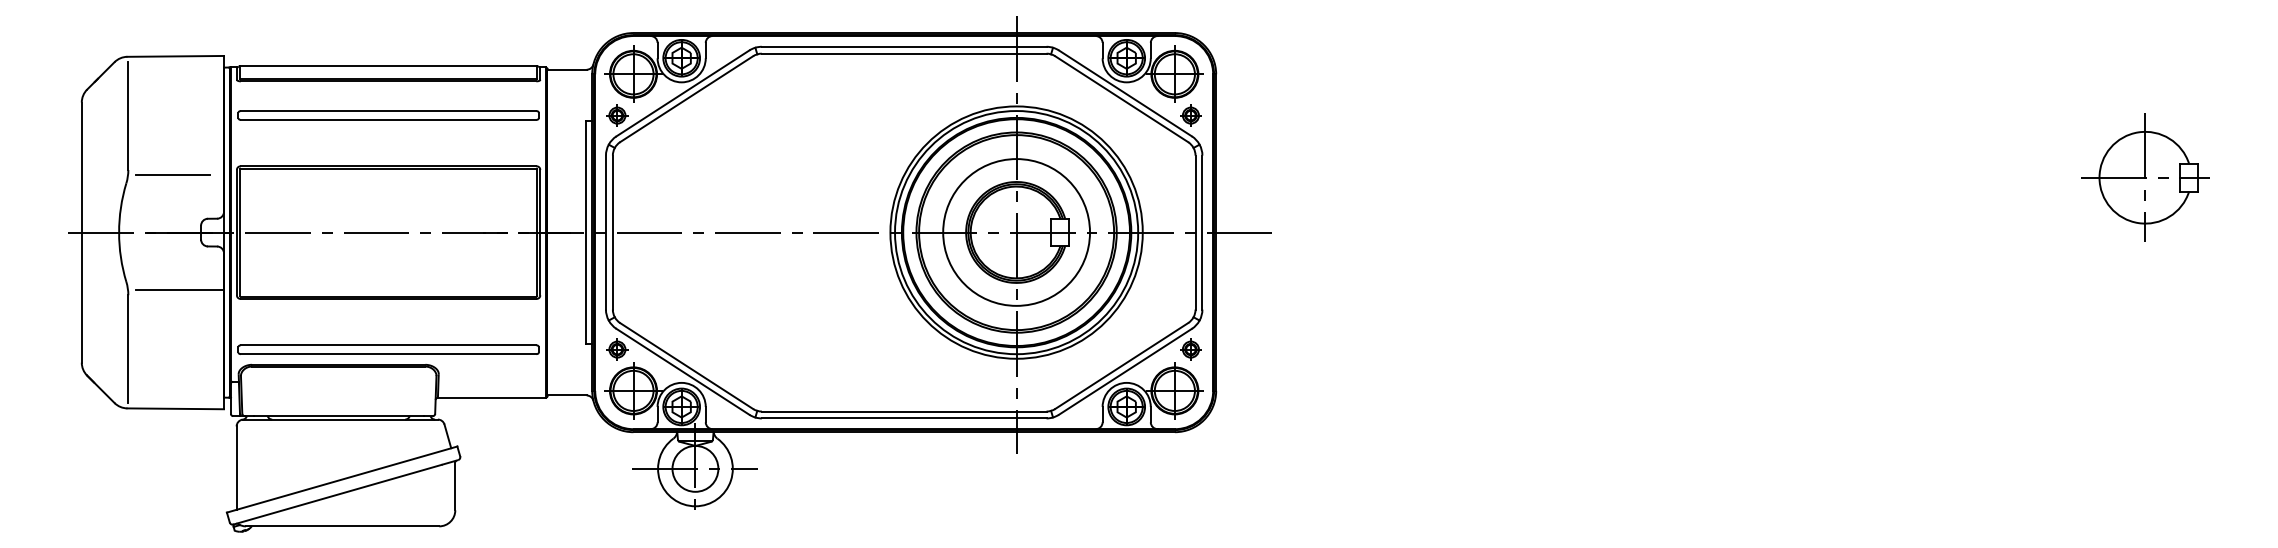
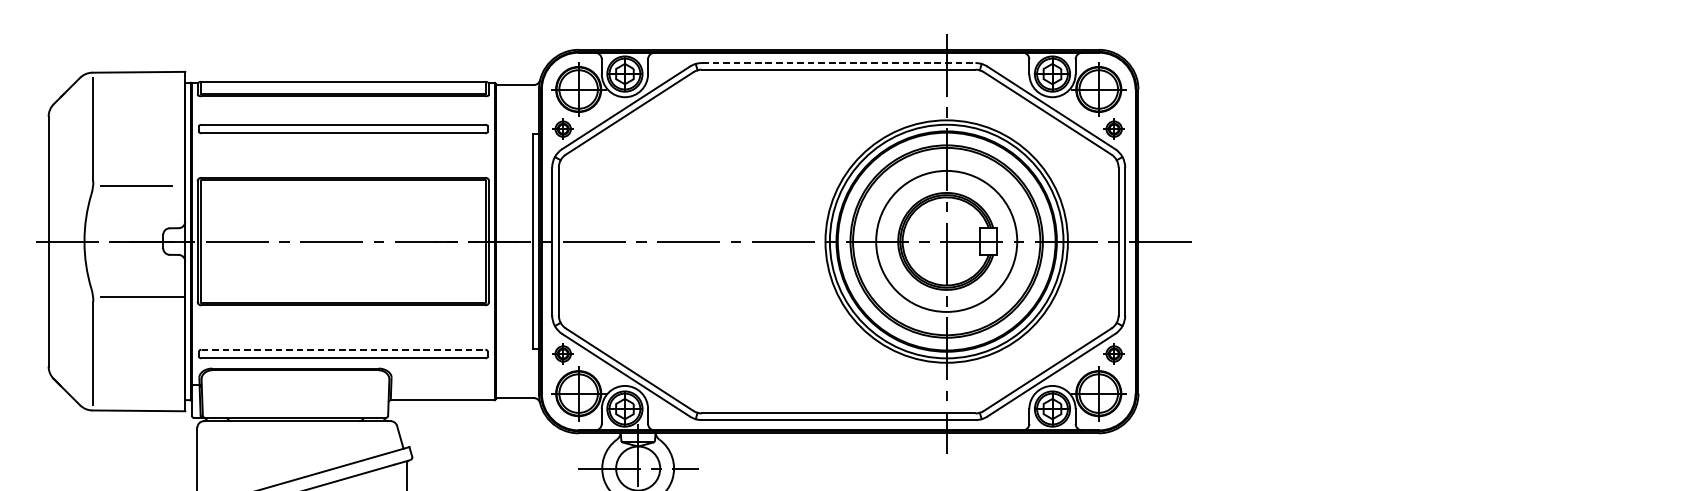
line: (904, 46) -> (839, 62), solid -> dashed
line: (388, 345) -> (343, 350), solid -> dashed

